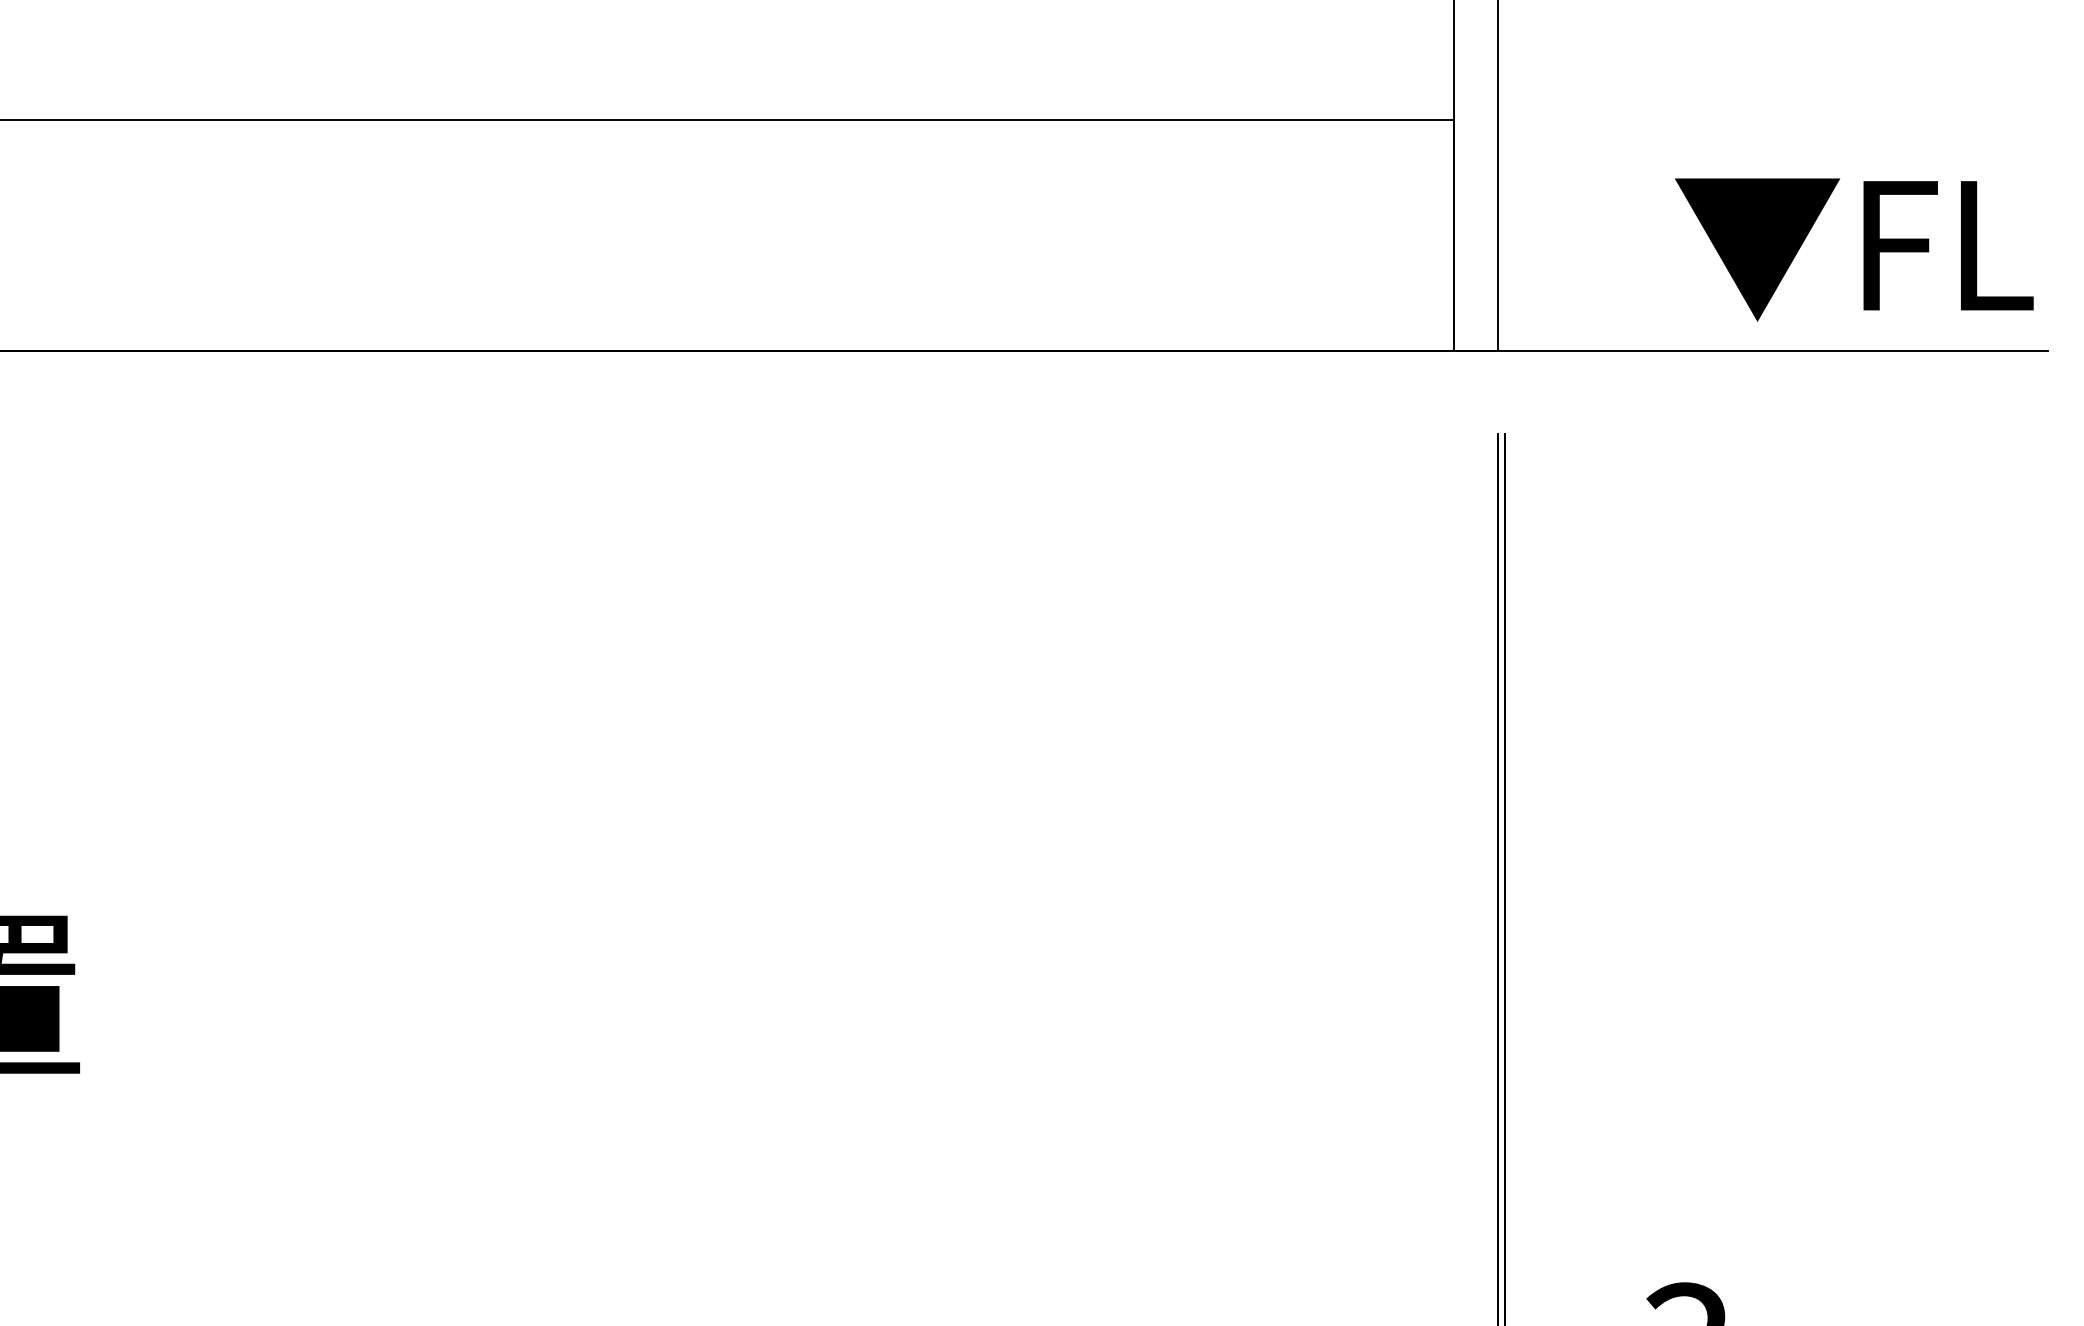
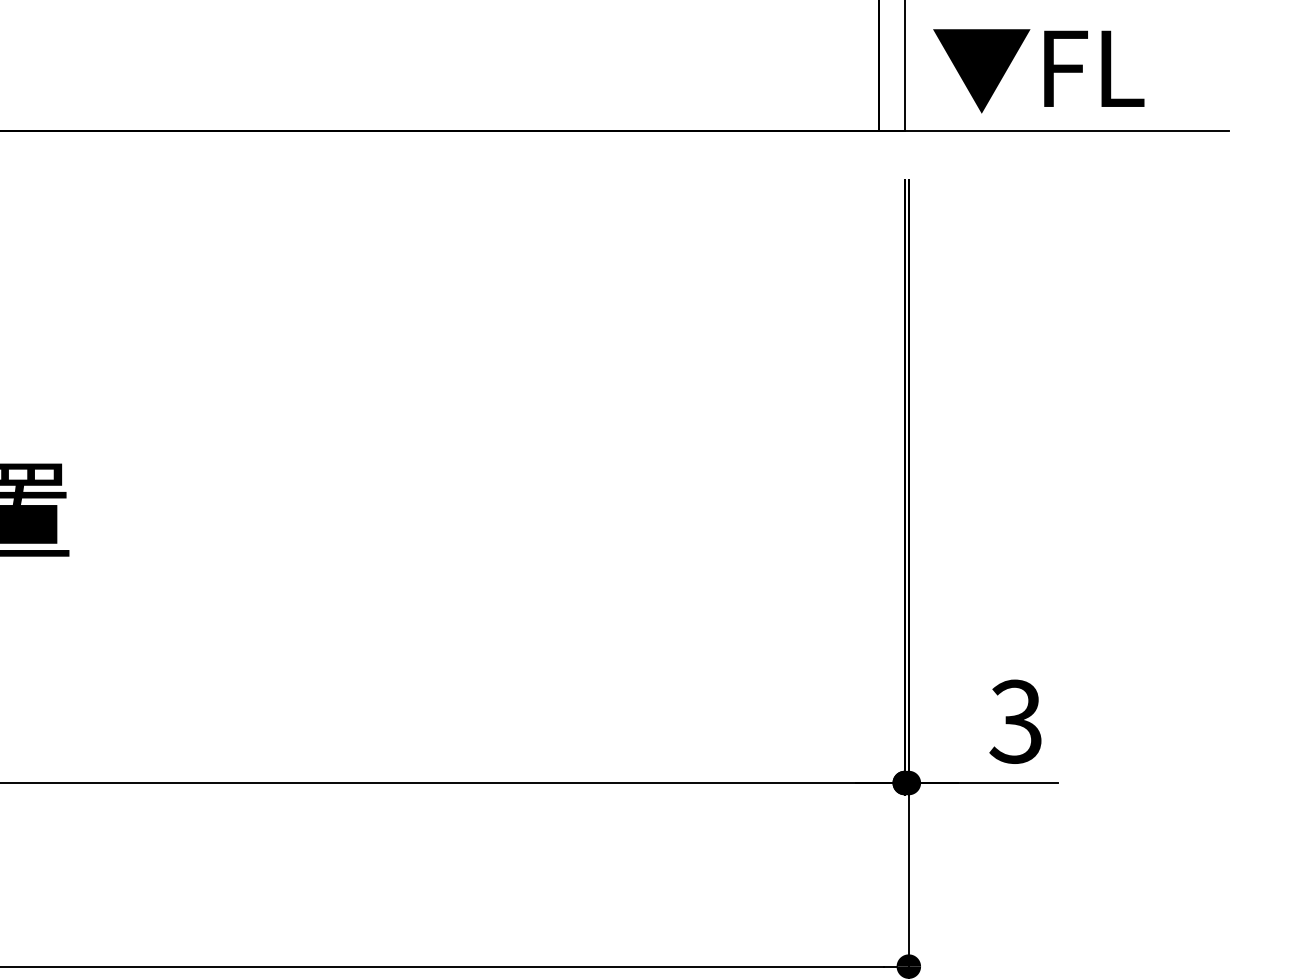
text: (1853, 250) -> (1038, 71), moved

